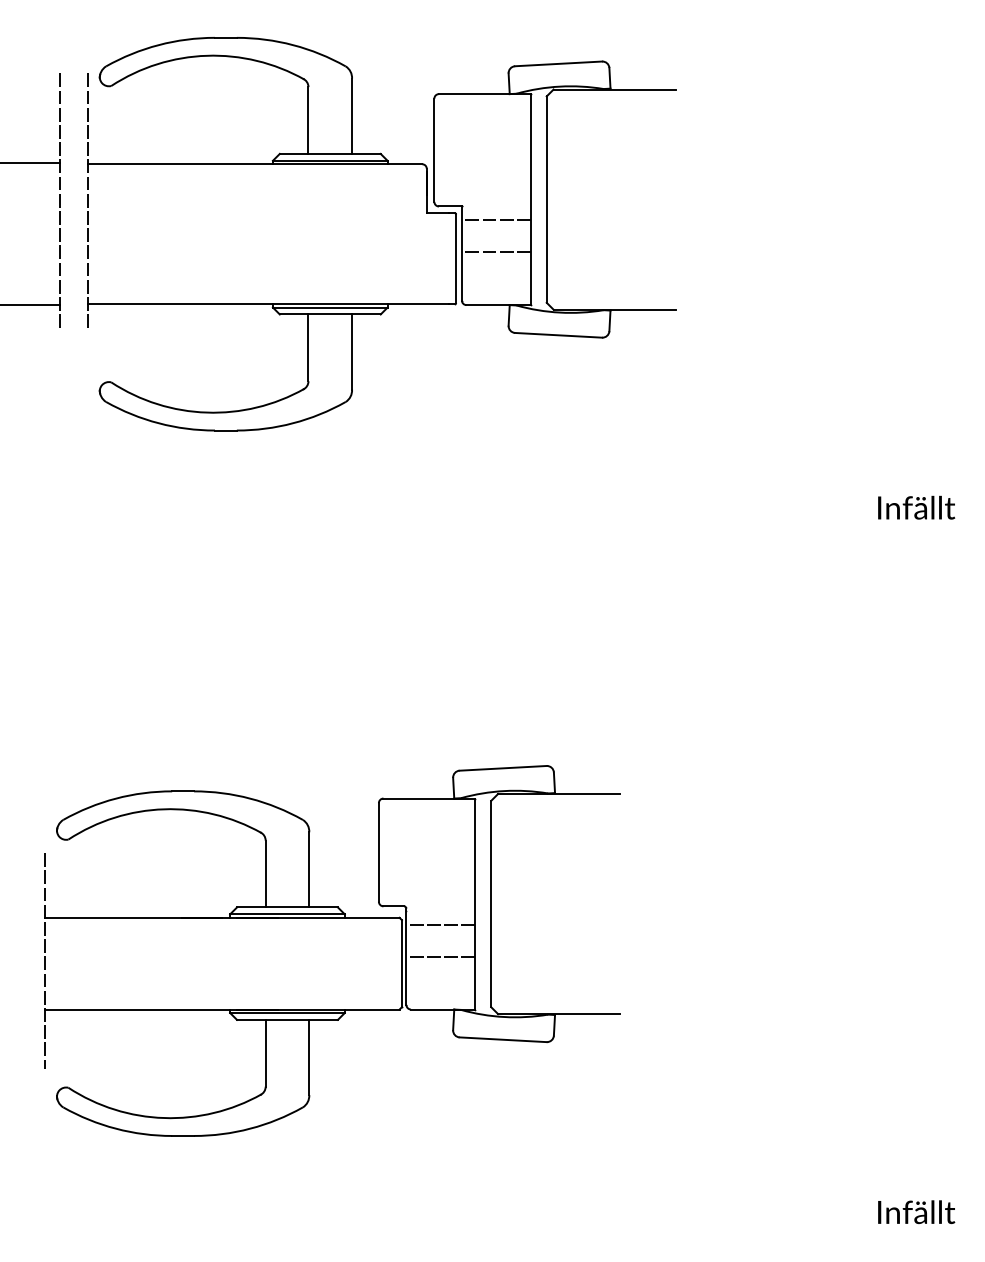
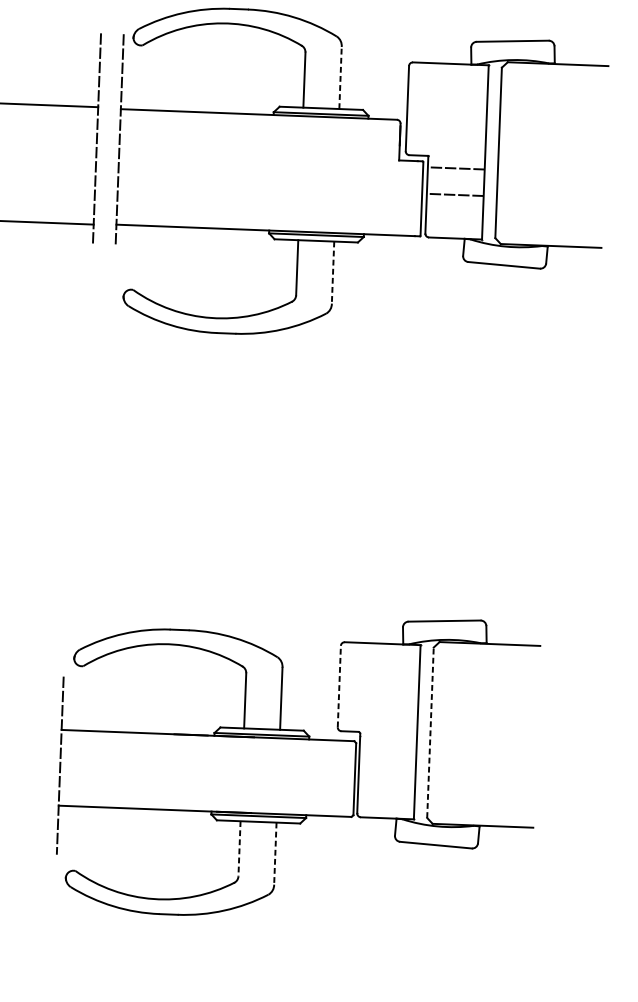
line: (352, 116) -> (340, 78), solid -> dashed
line: (352, 352) -> (333, 272), solid -> dashed
line: (378, 851) -> (339, 685), solid -> dashed
line: (491, 903) -> (430, 732), solid -> dashed
line: (440, 924) -> (387, 748), removed
line: (440, 956) -> (386, 774), removed
line: (265, 1053) -> (239, 848), solid -> dashed
line: (309, 1057) -> (275, 853), solid -> dashed

